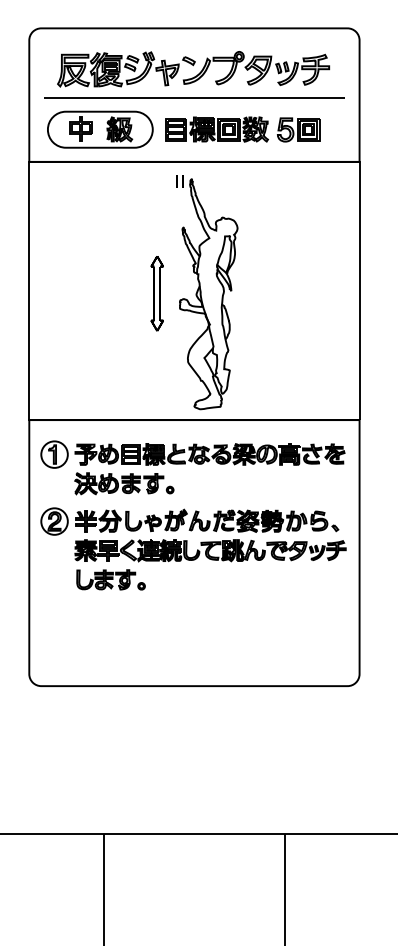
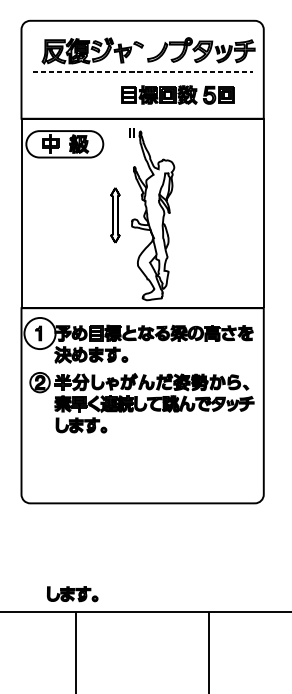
part: (256, 68) -> (201, 50), moved
line: (194, 98) -> (142, 72), solid -> dashed
part: (100, 129) -> (64, 144), moved
circle: (54, 454) -> (39, 333), size x1.6
part: (98, 809) -> (72, 593), added

